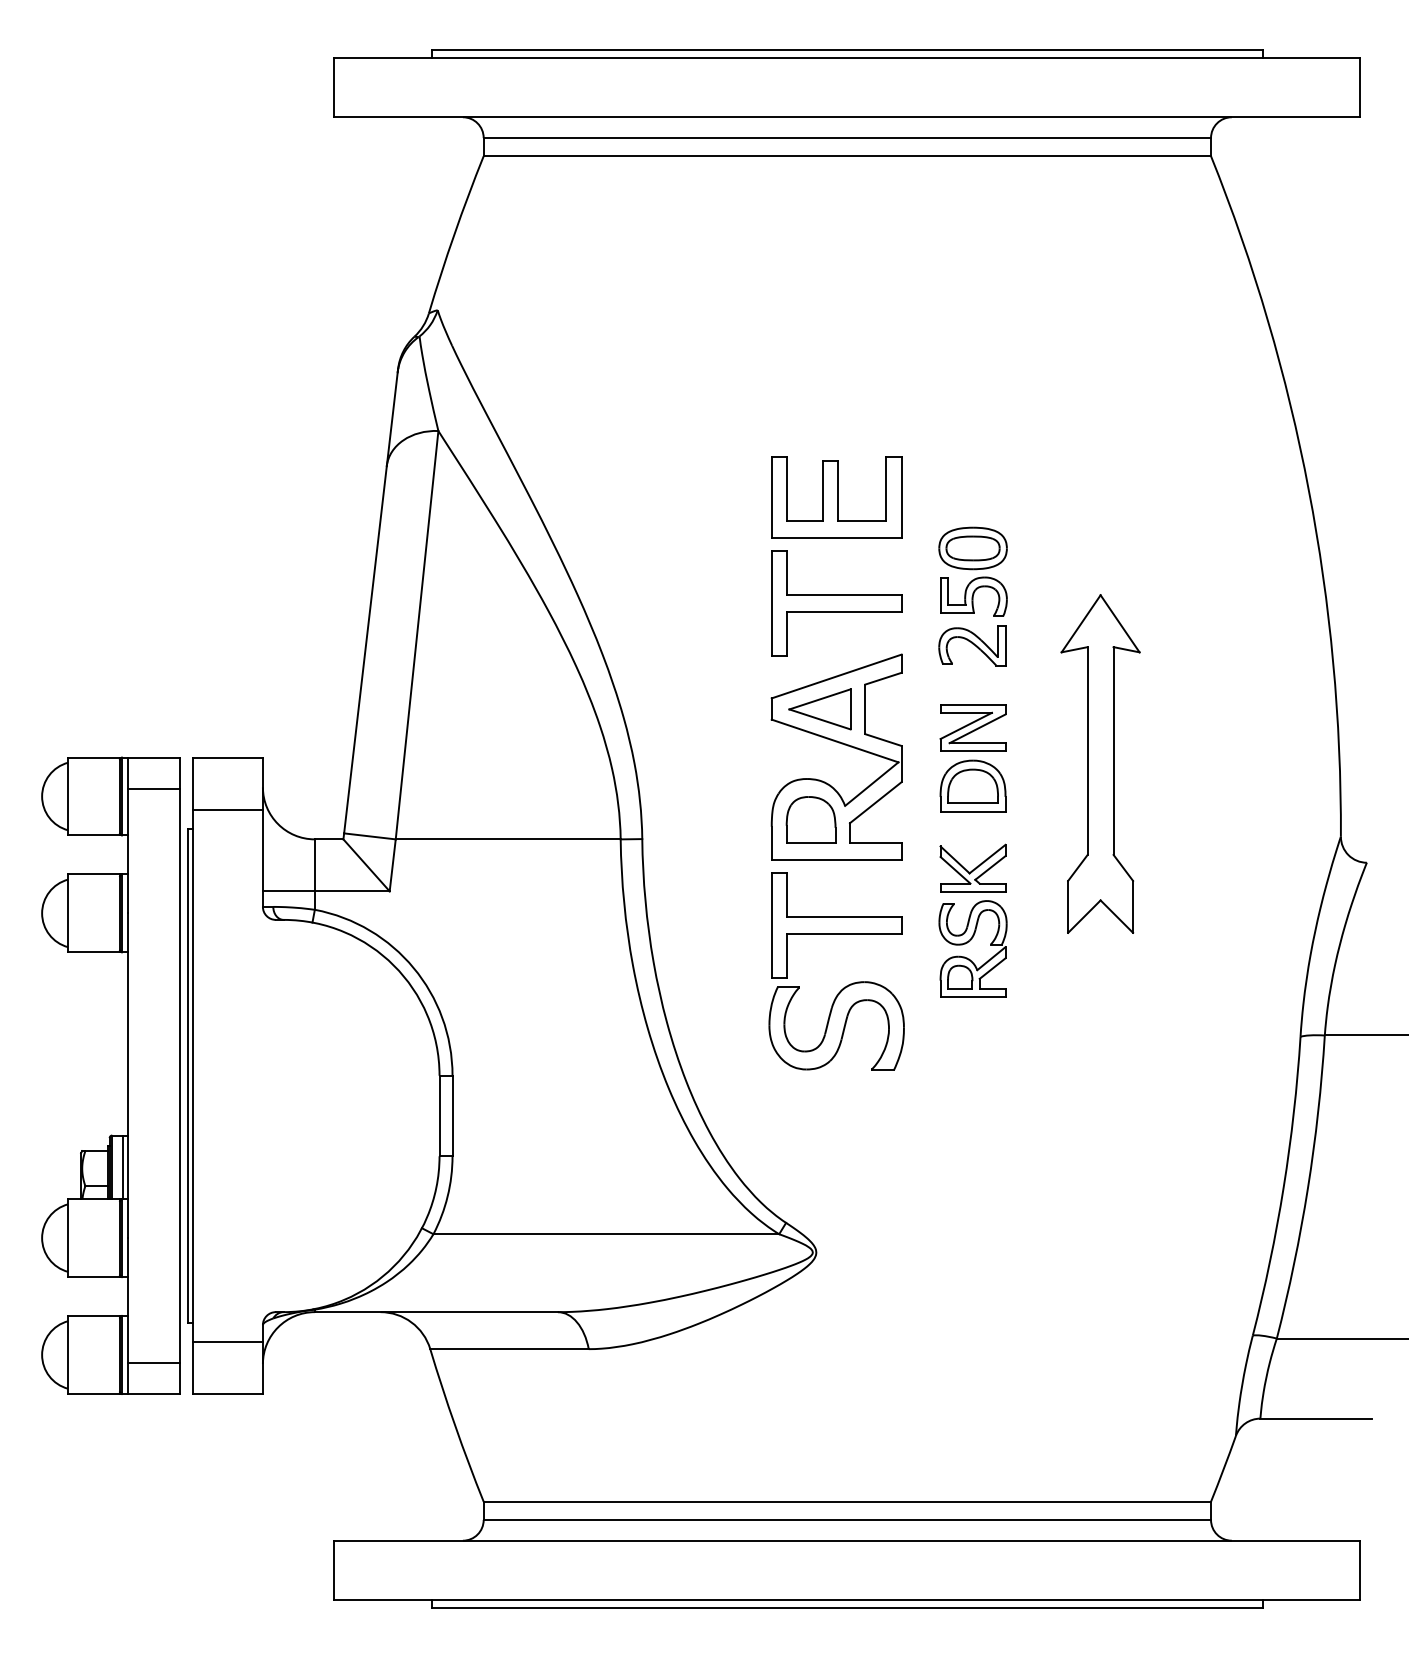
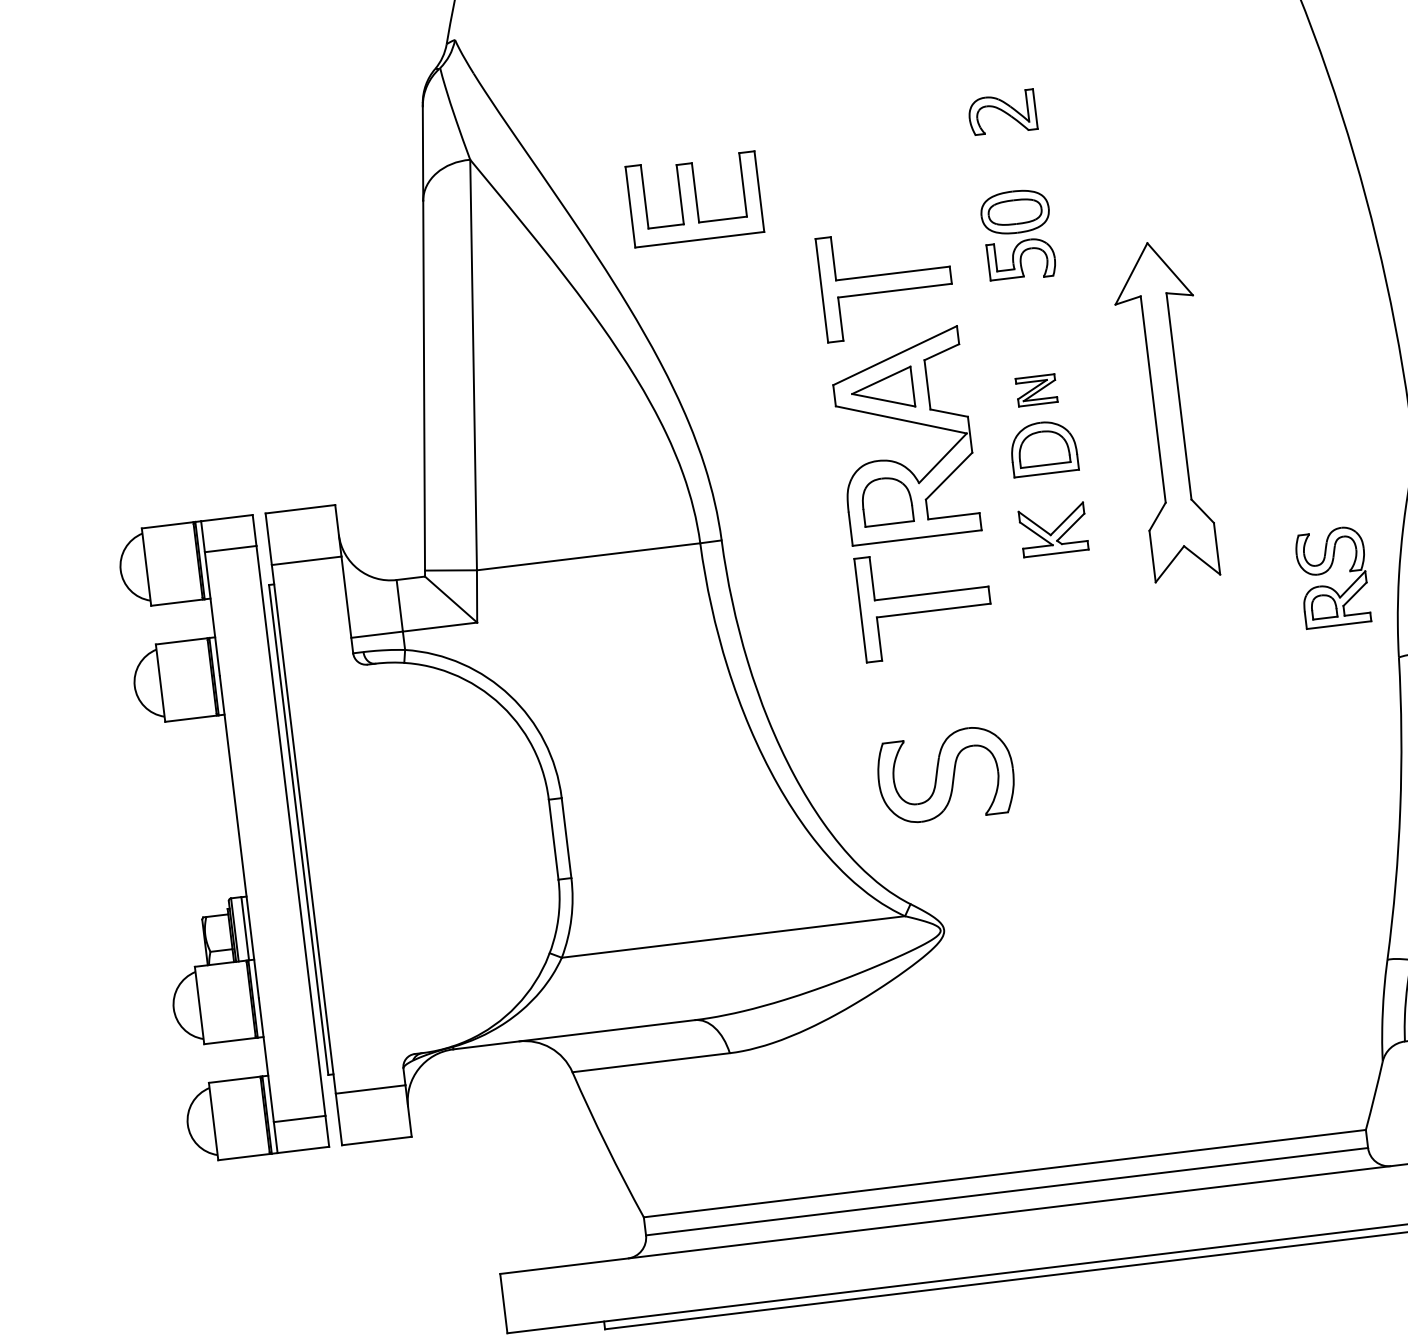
part: (836, 497) -> (694, 199), moved
part: (972, 645) -> (1002, 112), moved
part: (972, 727) -> (1036, 389), size x0.6
part: (967, 943) -> (1327, 572), moved
part: (836, 1025) -> (945, 774), moved

